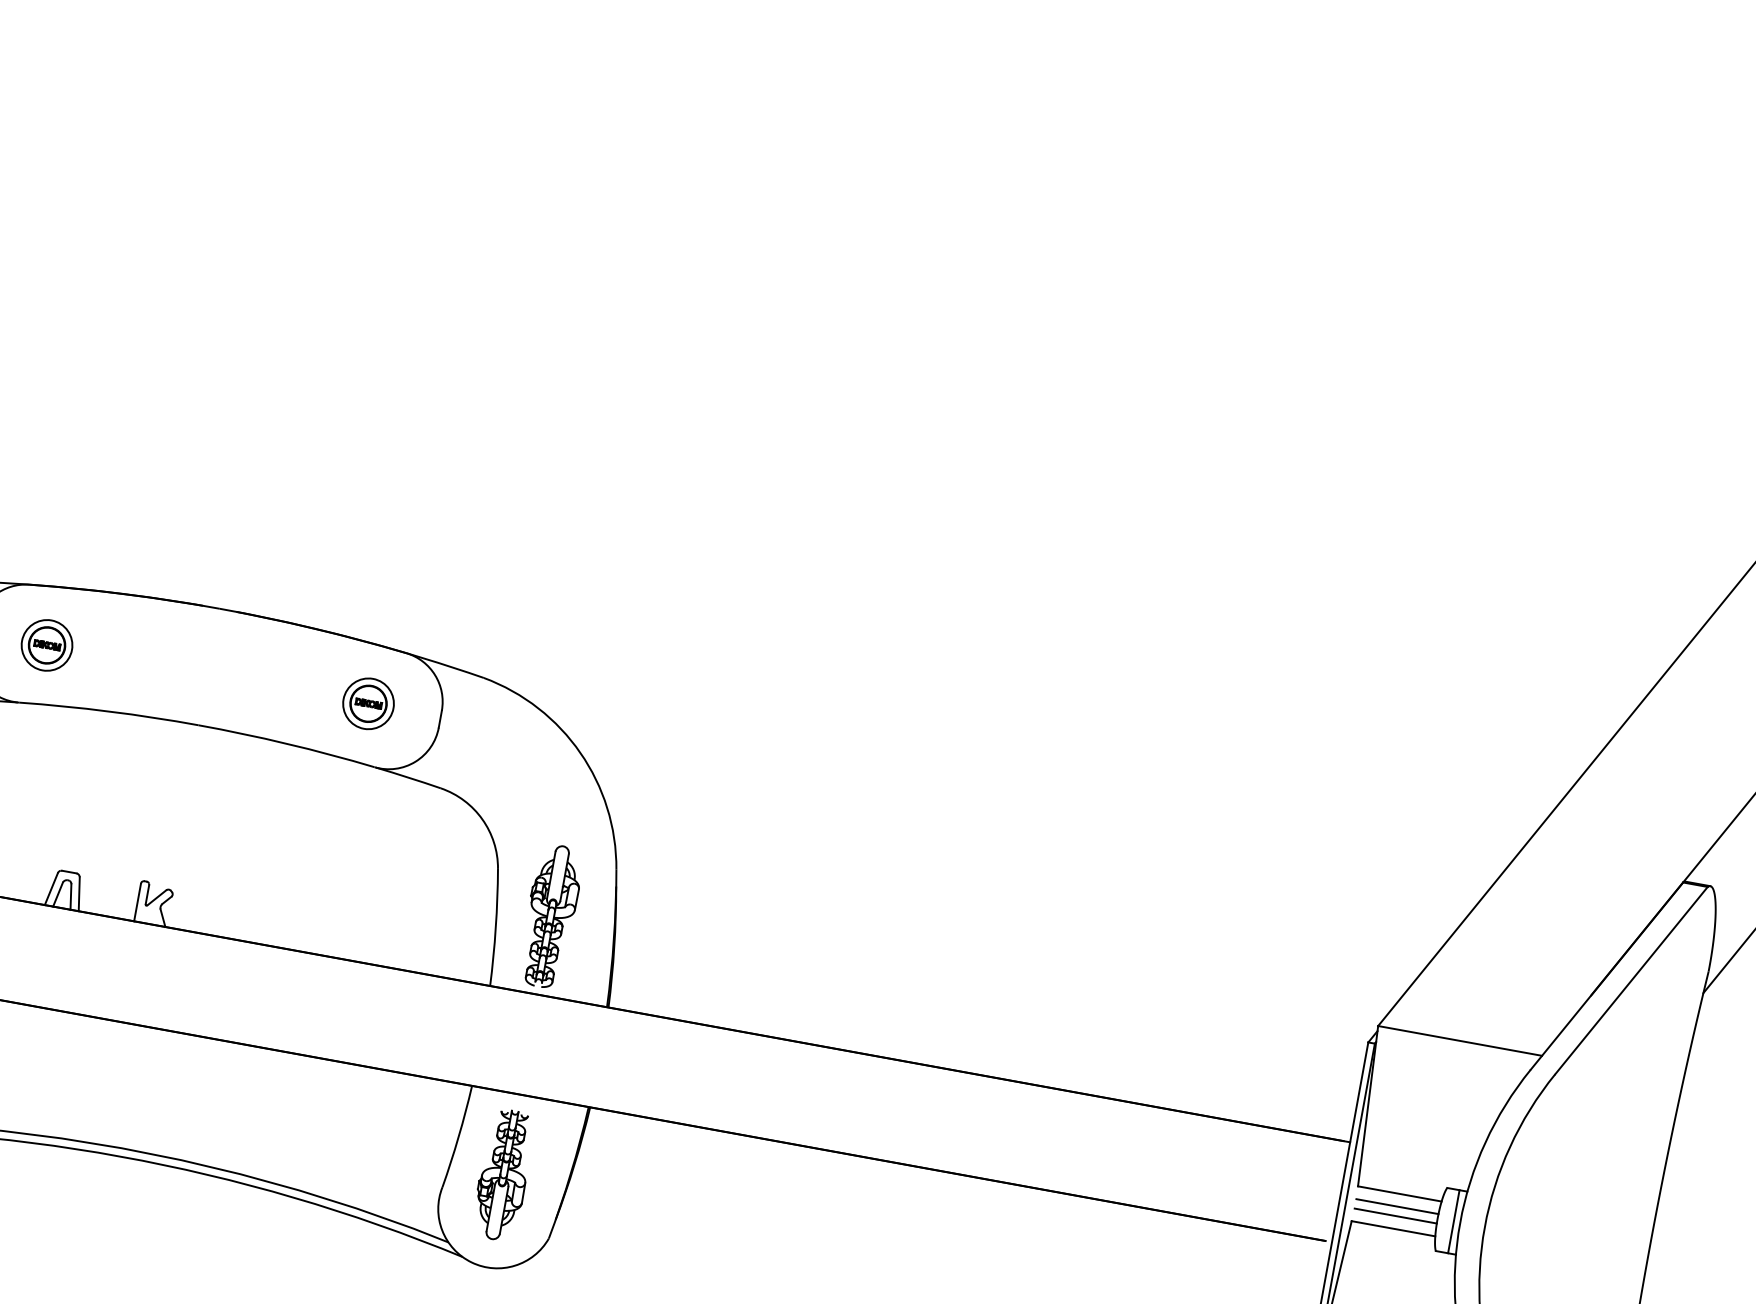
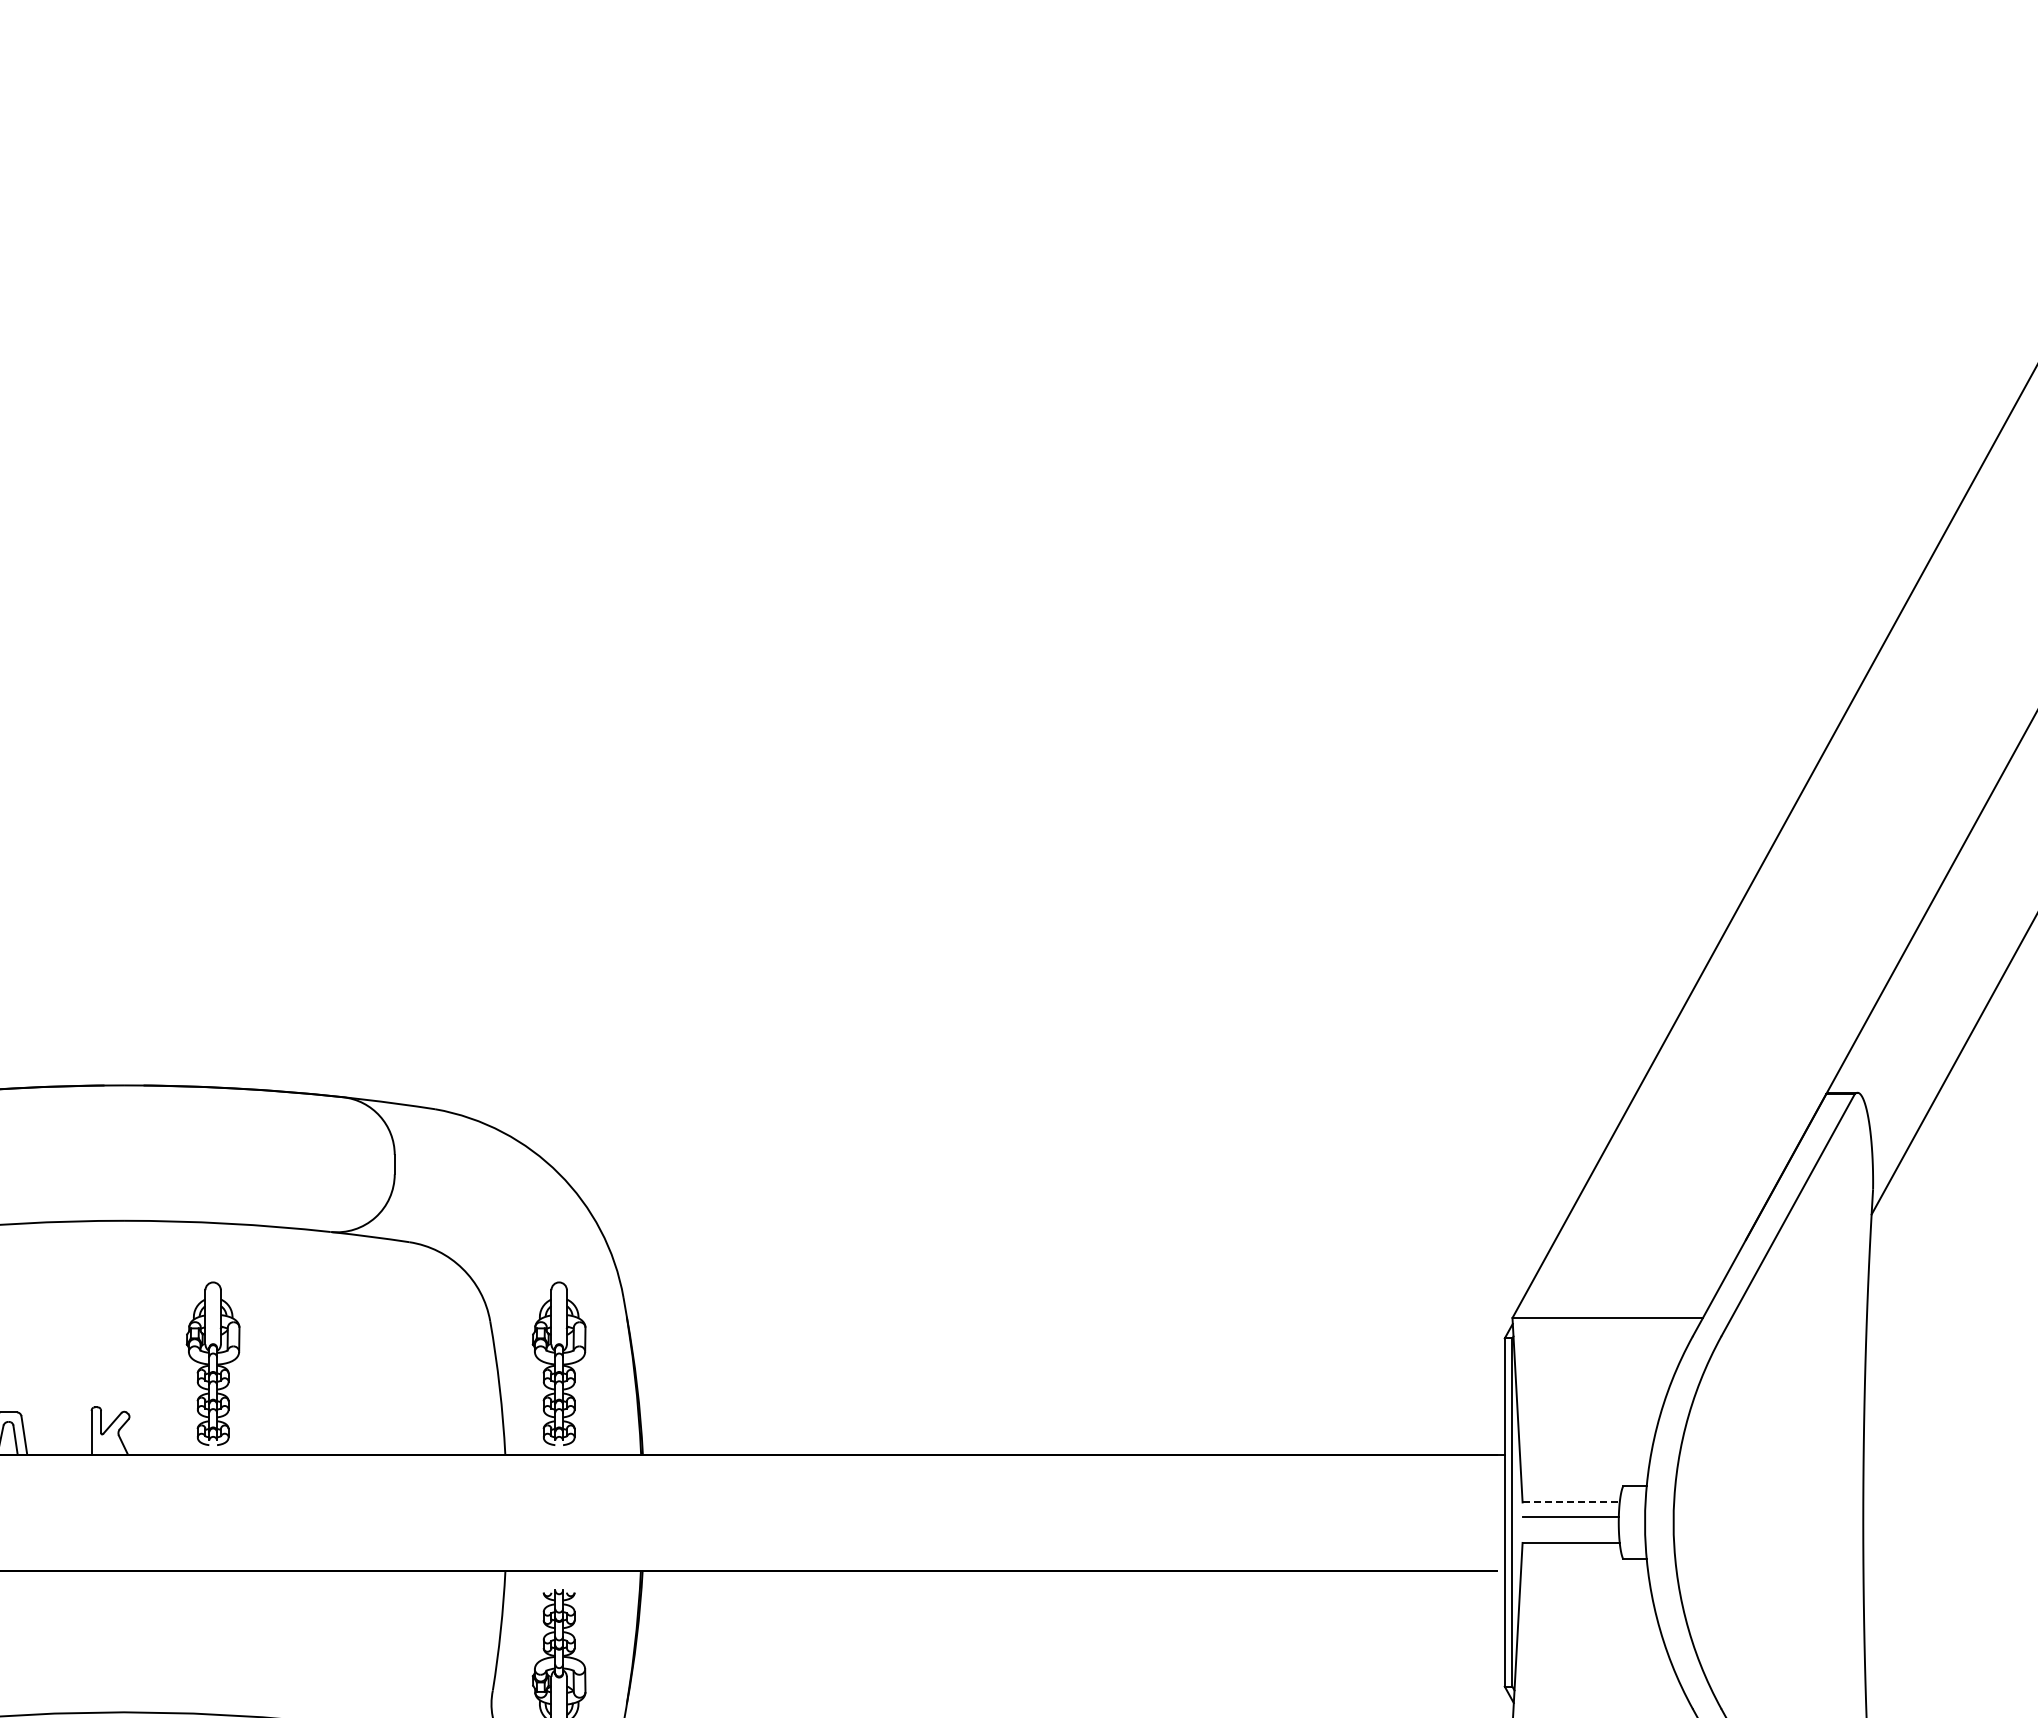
part: (368, 703) -> (310, 1161), removed
part: (252, 861) -> (212, 1363), added
line: (1400, 1194) -> (1571, 1502), solid -> dashed
line: (1395, 1216) -> (1570, 1528), removed
line: (1453, 1221) -> (1637, 1522), removed

